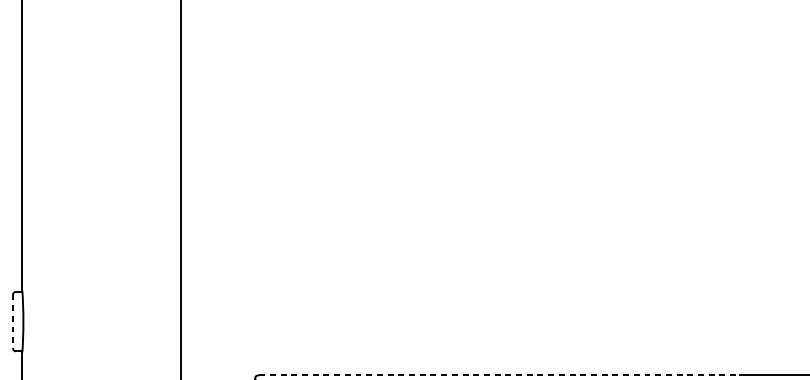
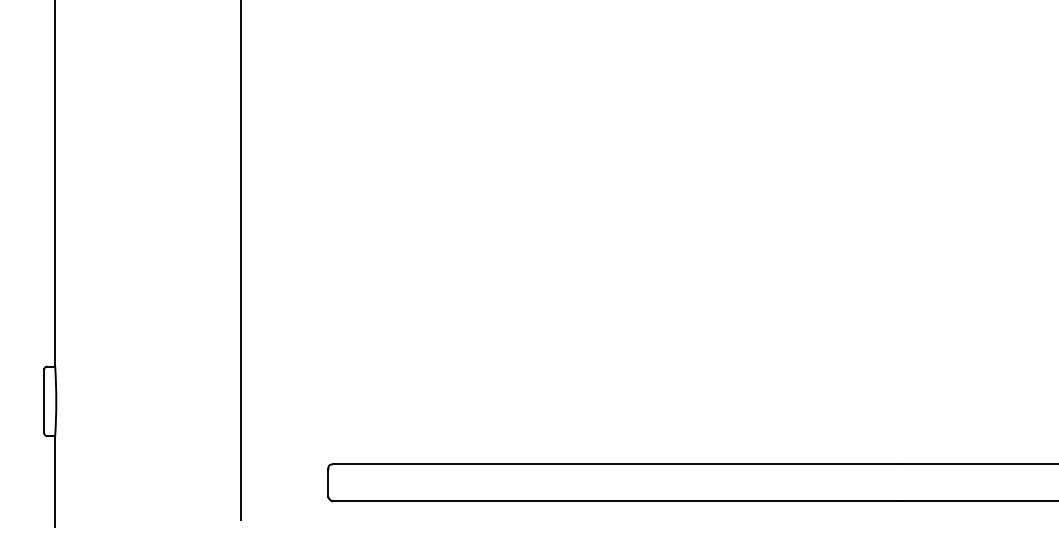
line: (13, 321) -> (44, 401), dashed -> solid
line: (499, 375) -> (614, 464), dashed -> solid

